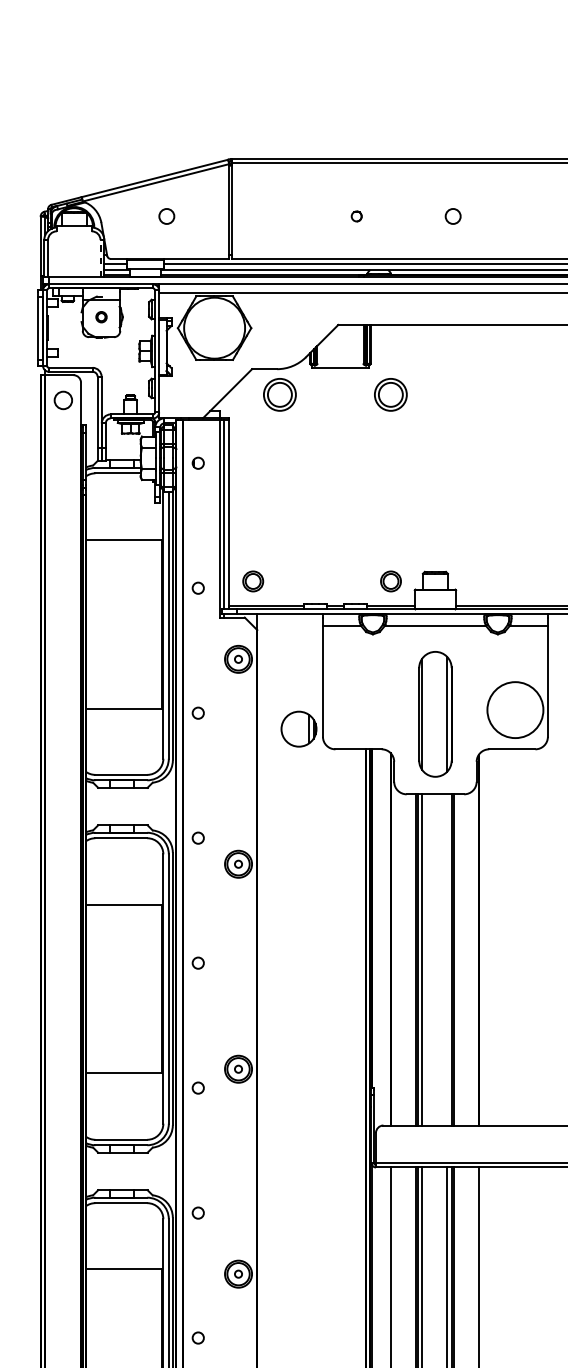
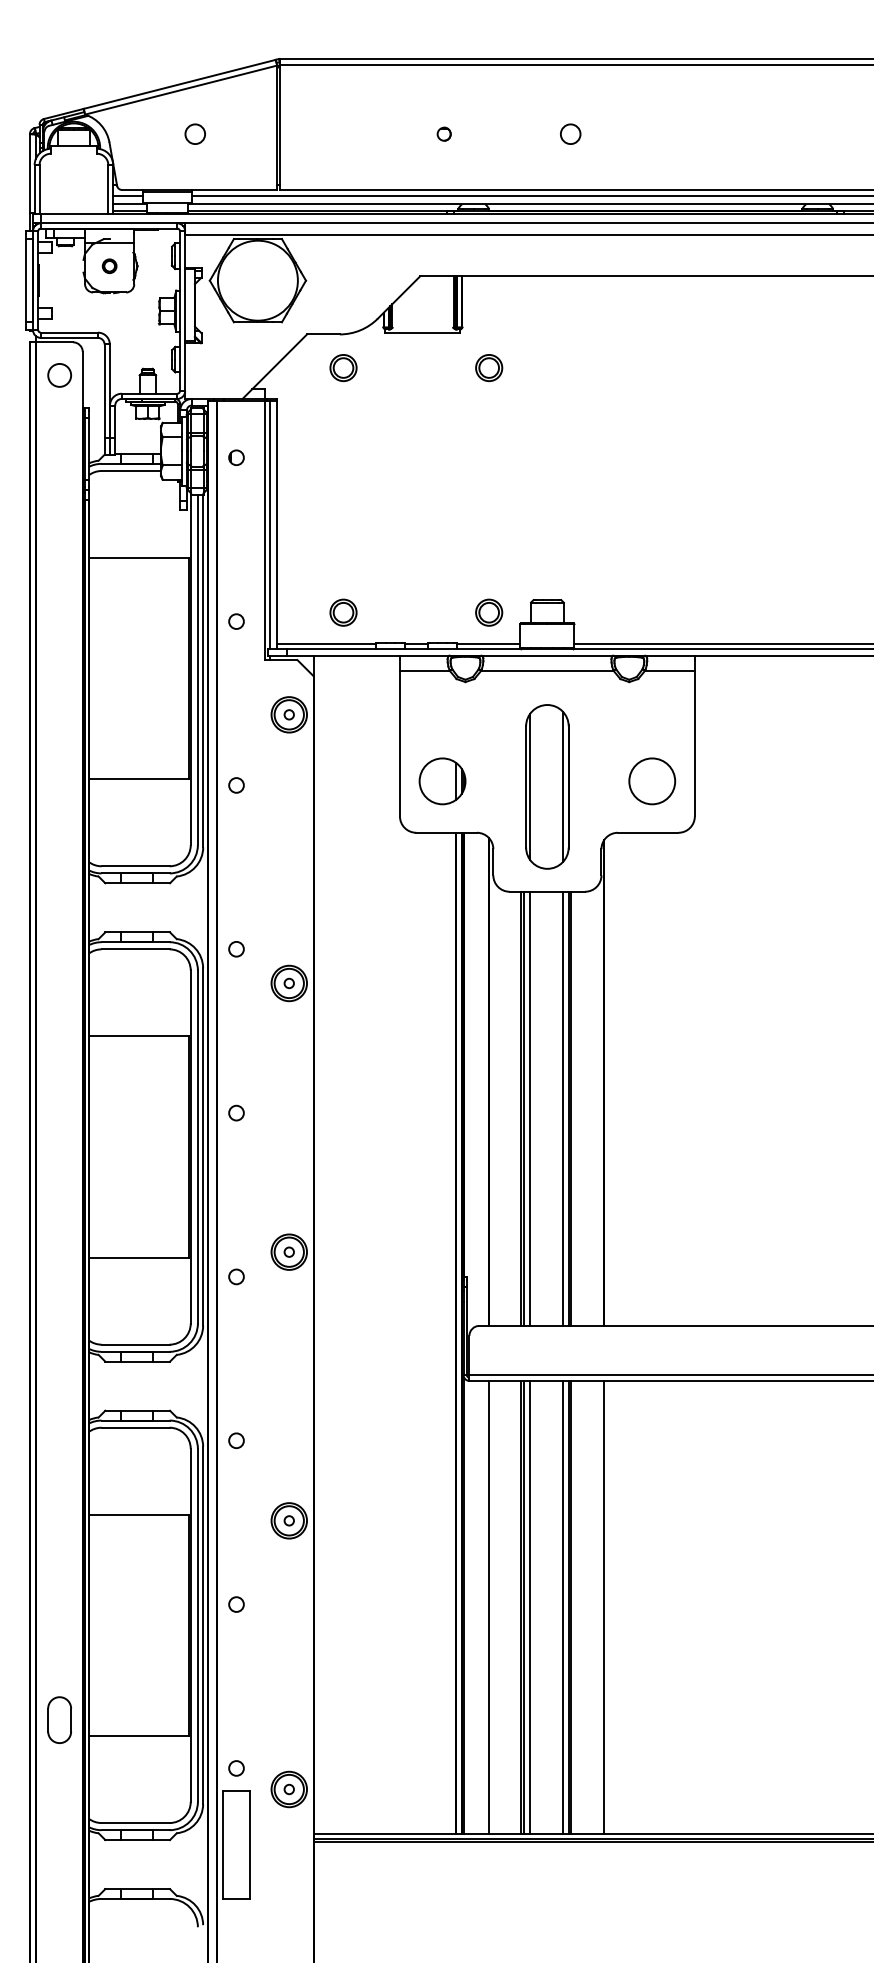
line: (100, 257) -> (108, 188), dashed -> solid
part: (279, 394) -> (343, 367), size x0.62
part: (391, 394) -> (489, 367), size x0.62
part: (253, 581) -> (343, 612), moved
circle: (515, 710) -> (652, 781), size x0.62
part: (298, 729) -> (442, 781), moved
line: (446, 959) -> (562, 1108), added

